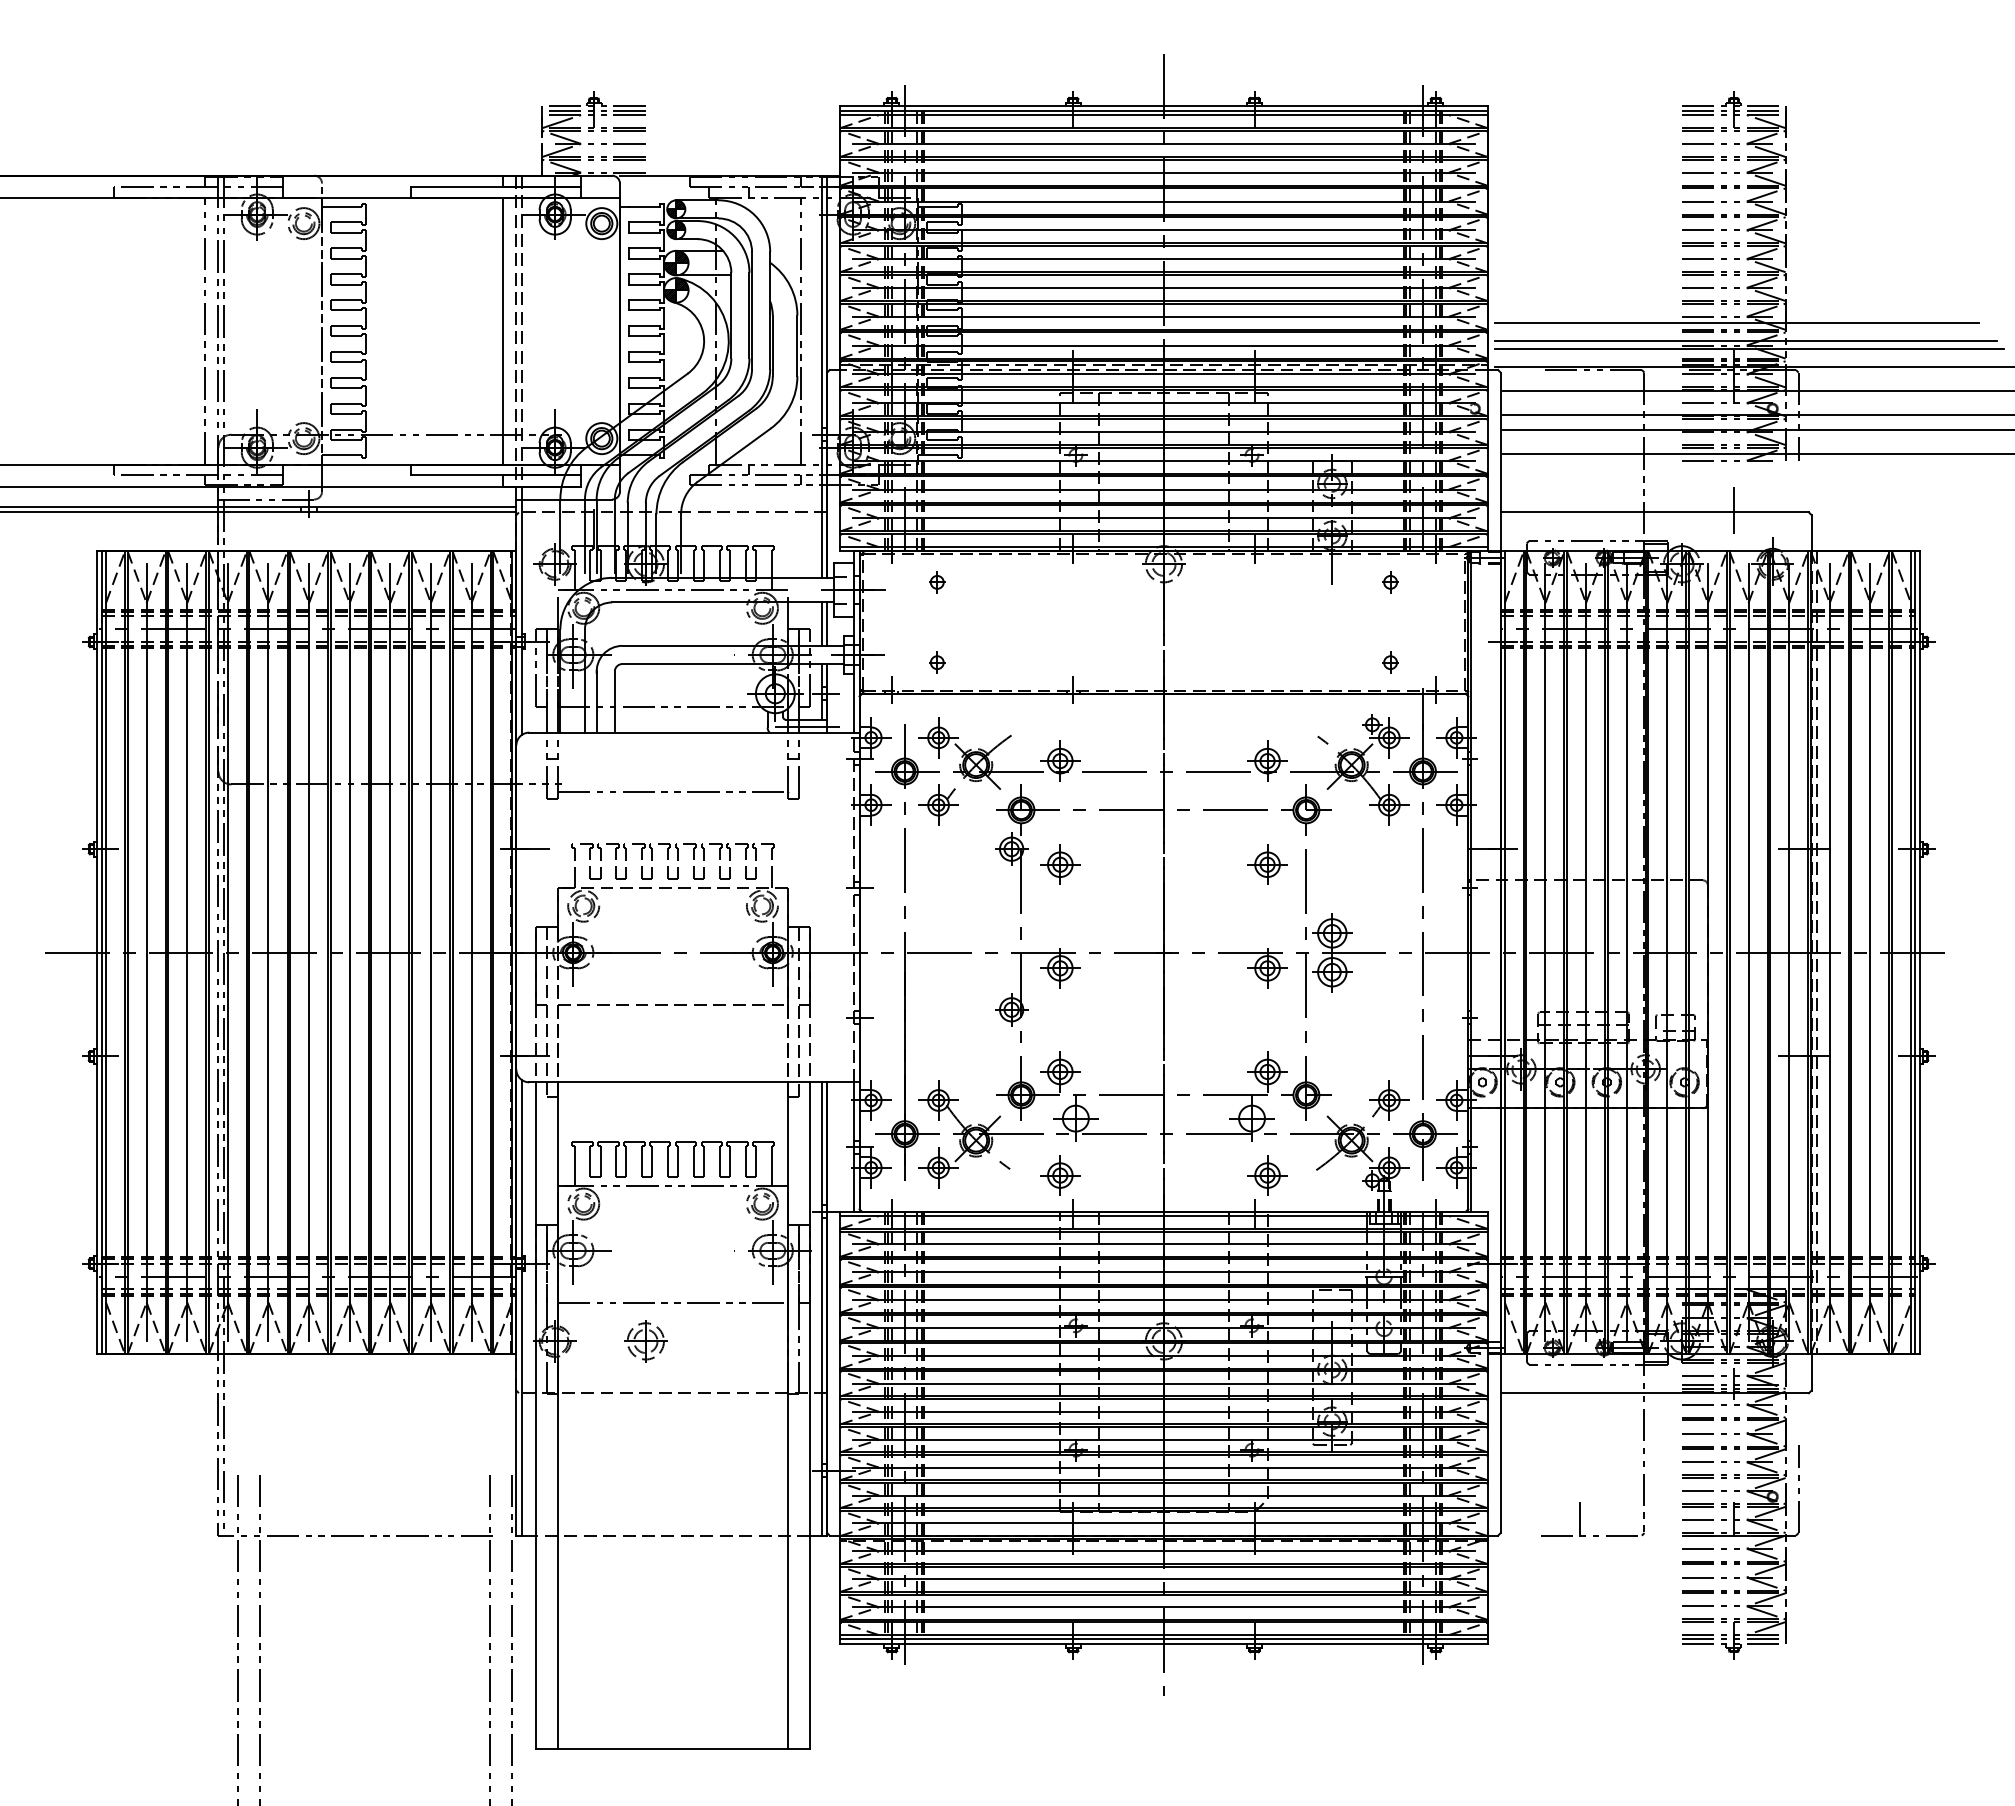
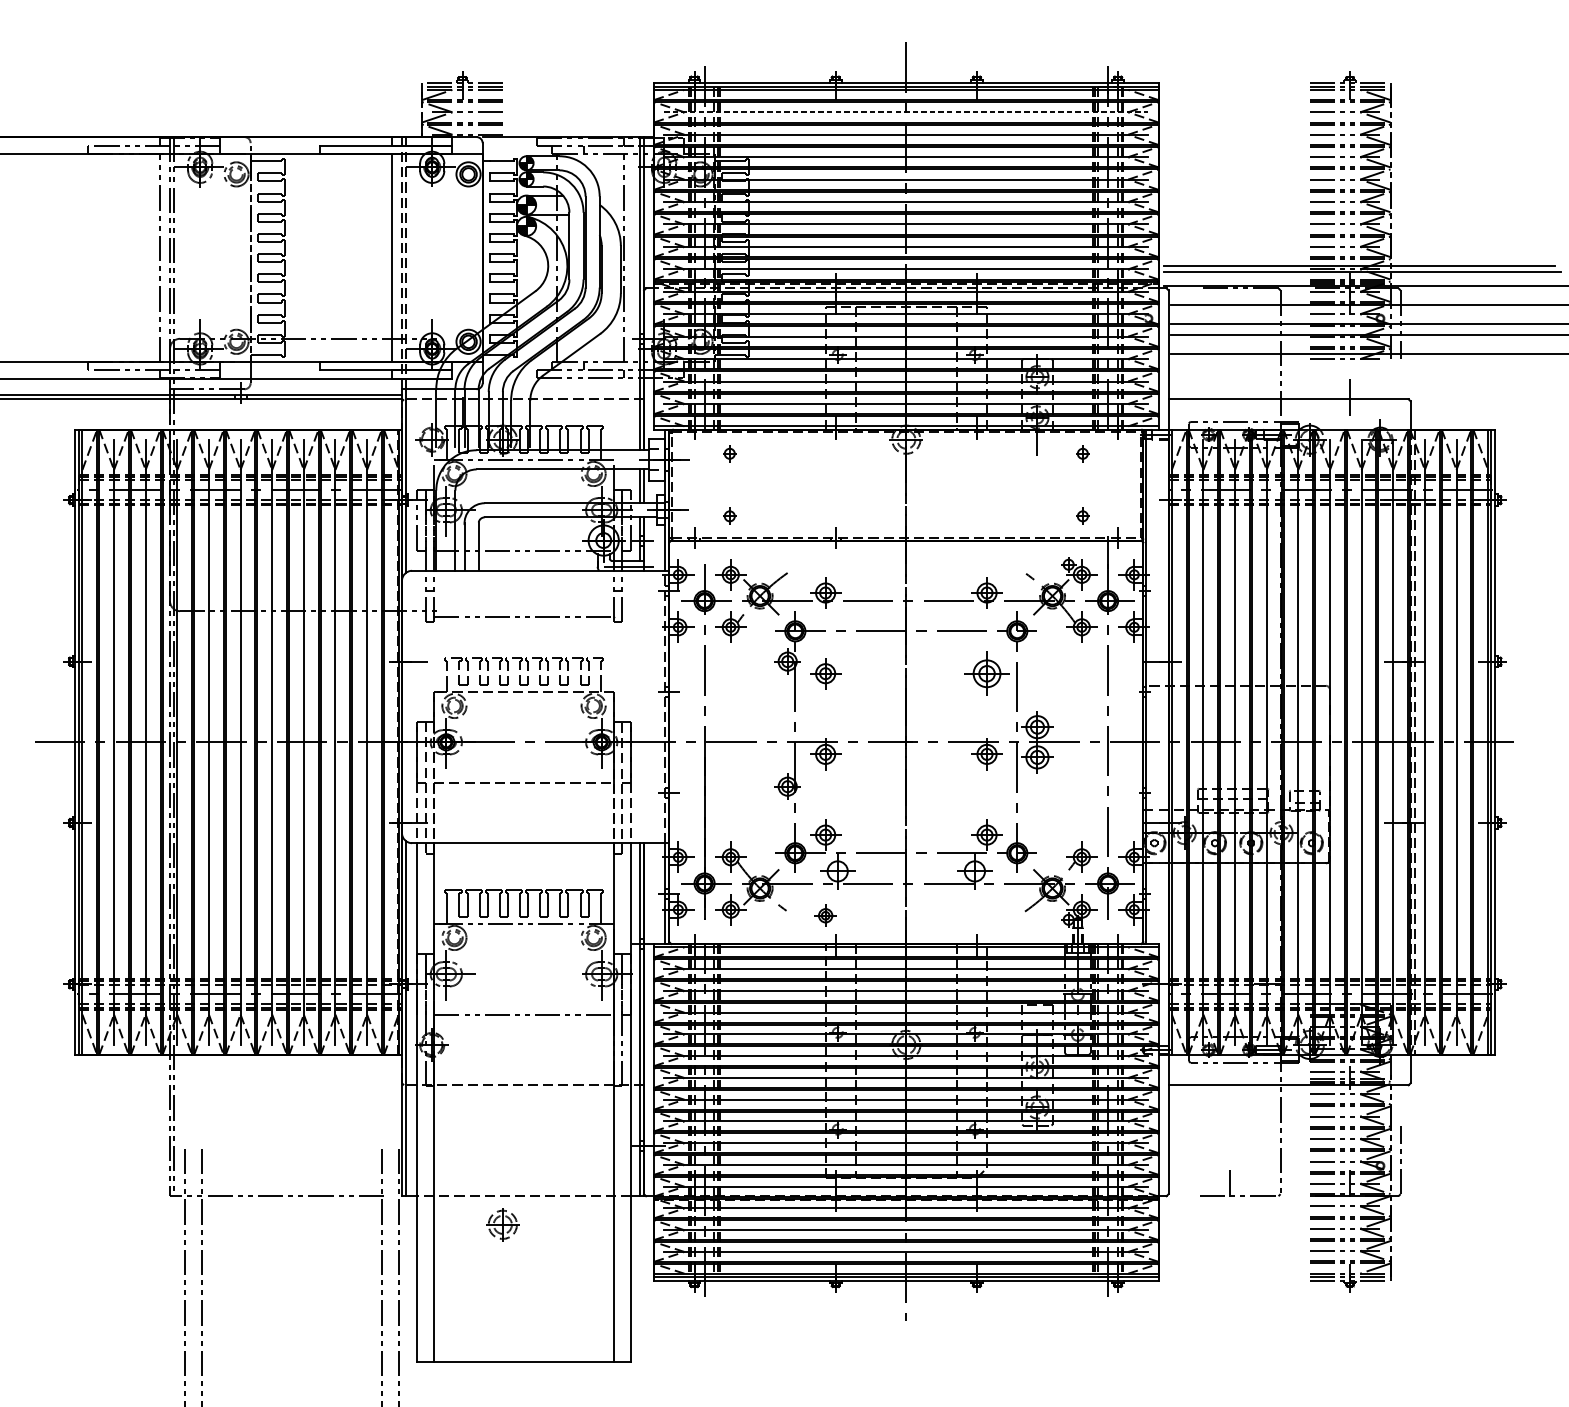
line: (1163, 143) -> (905, 112), solid -> dashed
line: (1736, 323) -> (1352, 252), removed
part: (1267, 864) -> (986, 673), size x1.4
part: (1060, 1175) -> (825, 915), size x0.7
part: (1267, 1175) -> (986, 915), removed
part: (645, 1341) -> (502, 1224), moved

